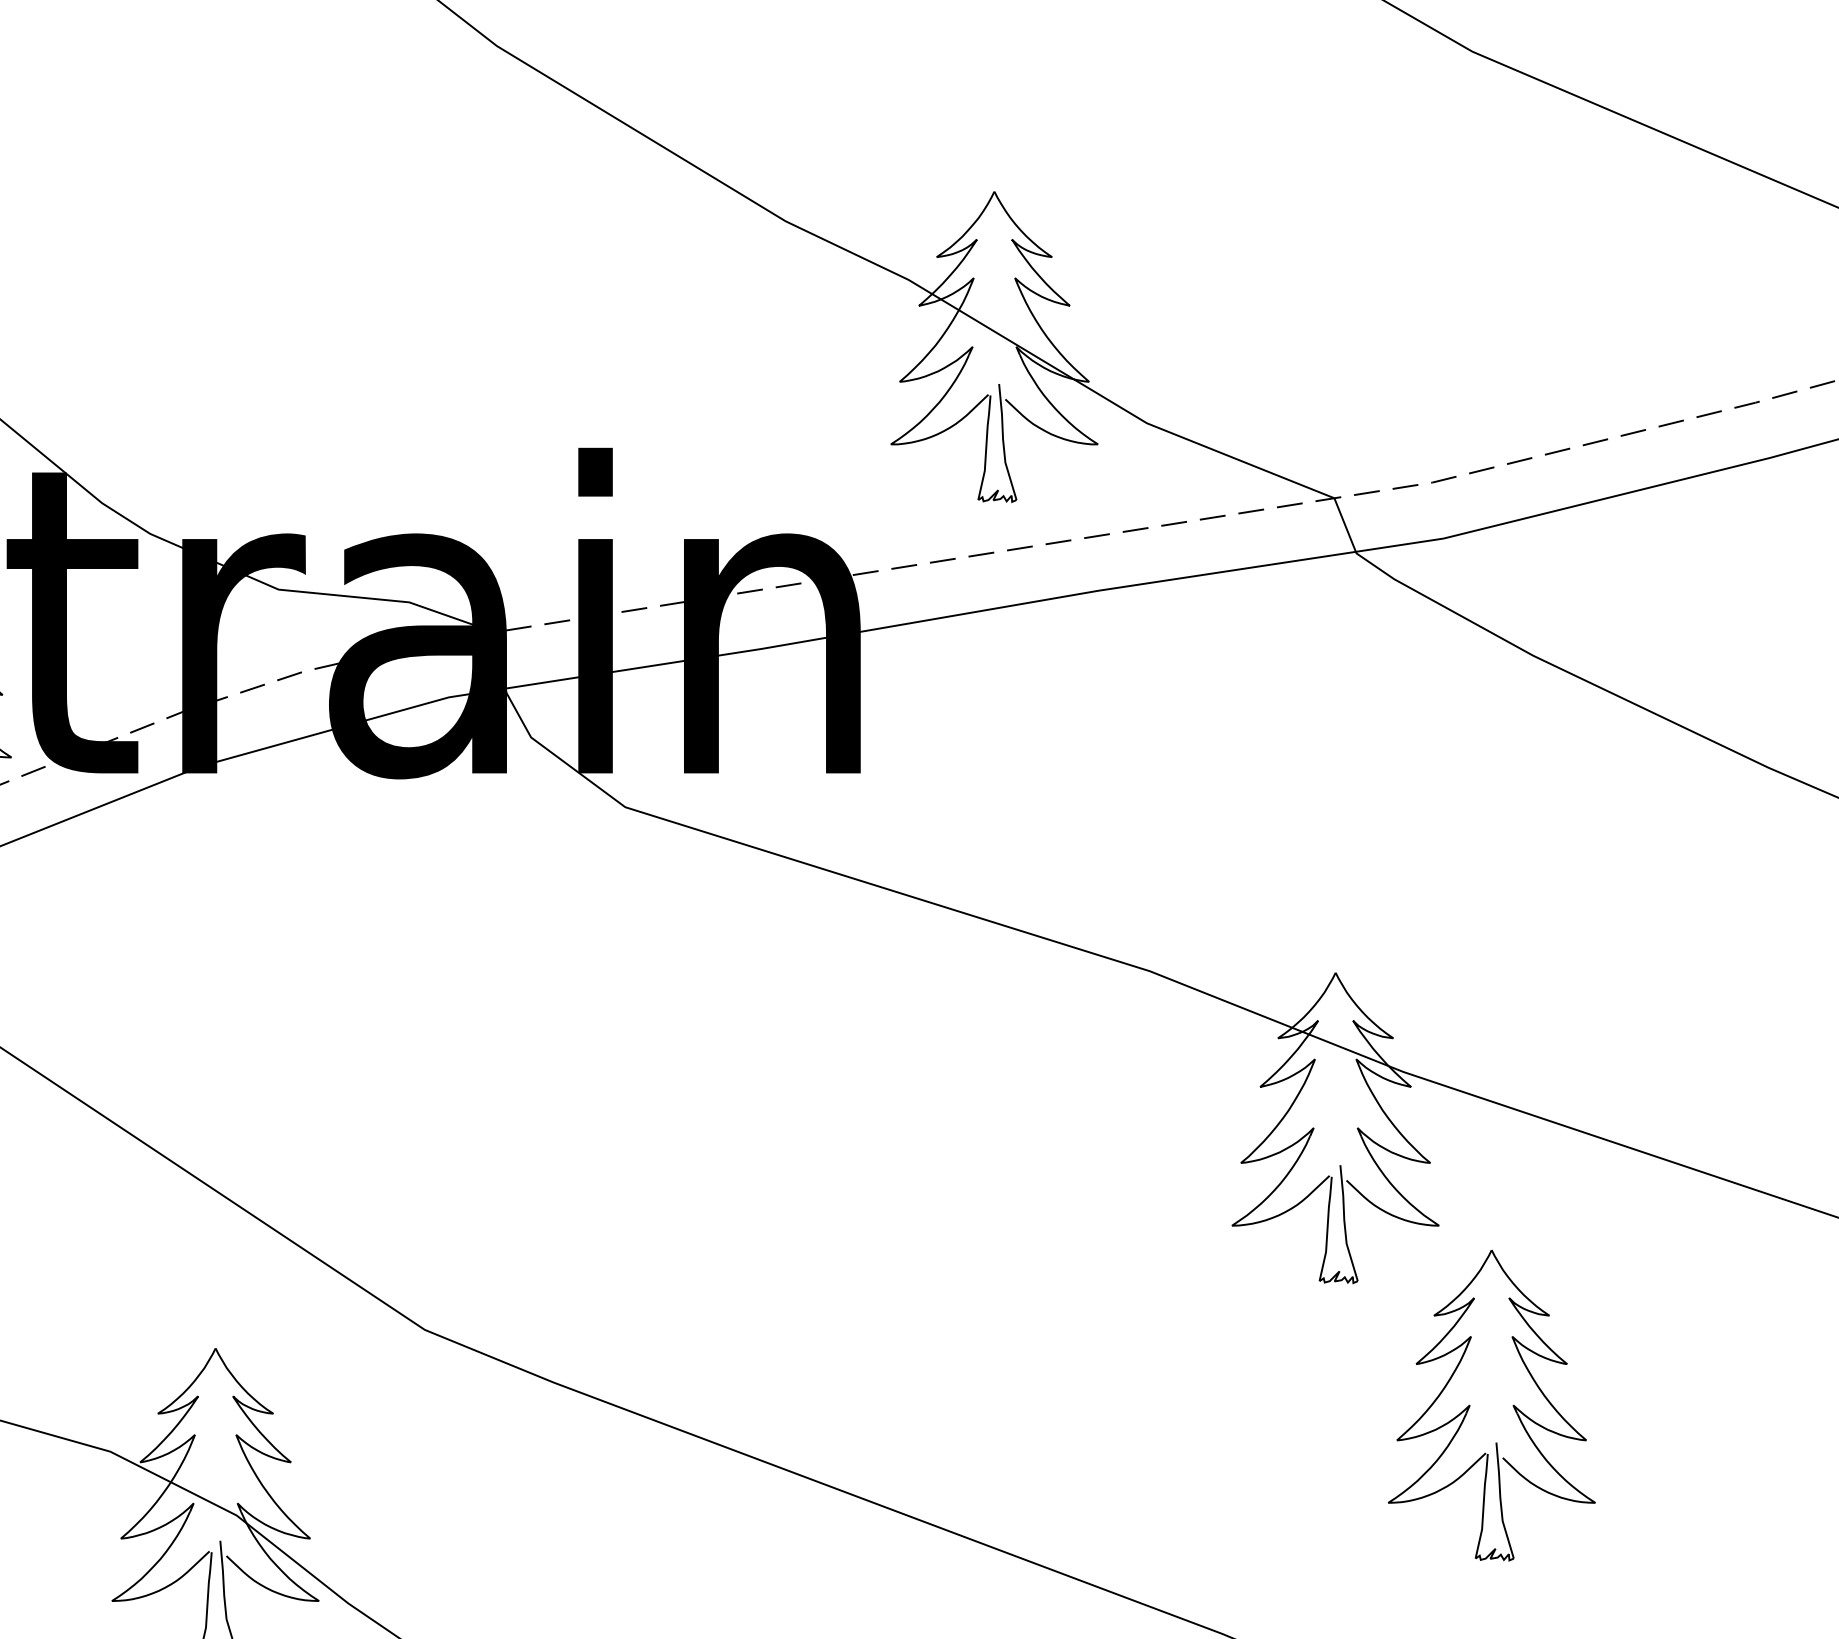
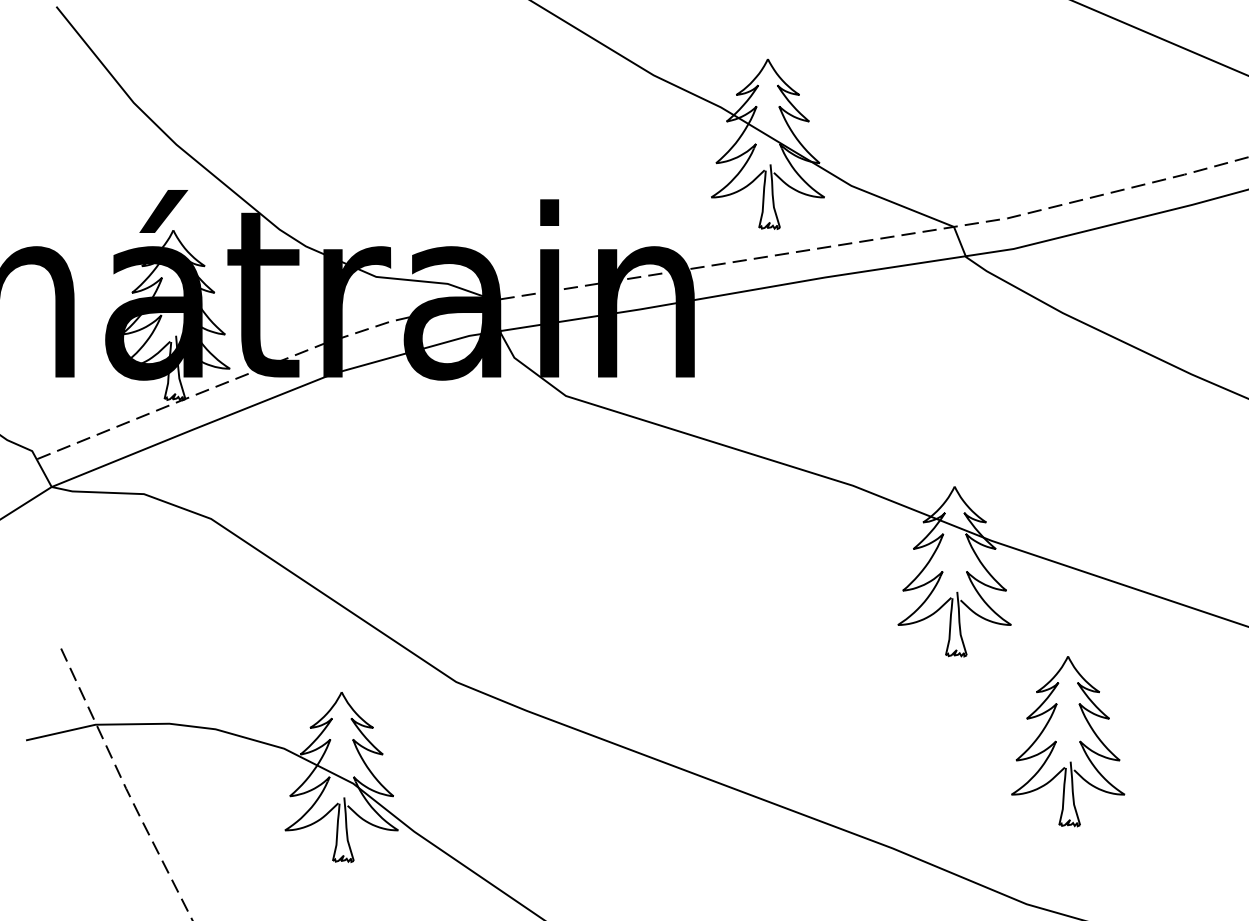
part: (1492, 1405) -> (1068, 741), moved

